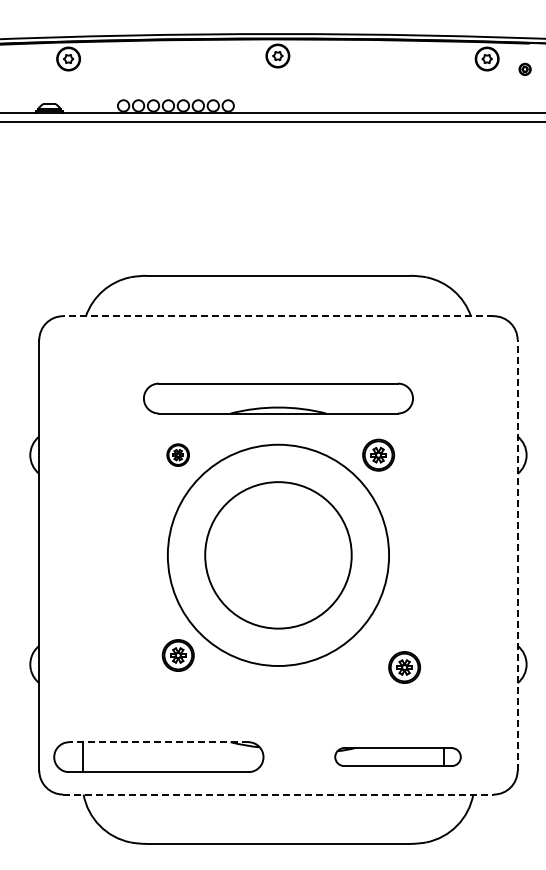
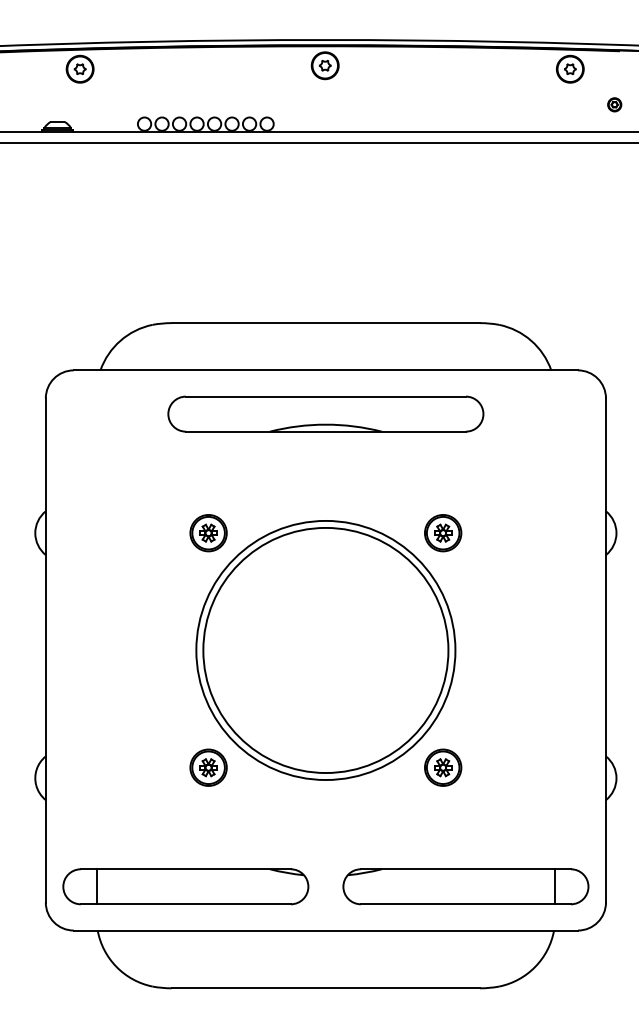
part: (524, 68) -> (614, 103), moved
line: (277, 316) -> (324, 370), dashed -> solid
part: (278, 398) -> (325, 414), moved
part: (177, 454) -> (207, 532), size x1.43
line: (517, 554) -> (605, 649), dashed -> solid
circle: (278, 555) -> (325, 650), size x1.43
part: (404, 667) -> (443, 767), moved
line: (158, 742) -> (185, 869), dashed -> solid
part: (397, 756) -> (465, 885), size x1.67
line: (278, 794) -> (325, 930), dashed -> solid

